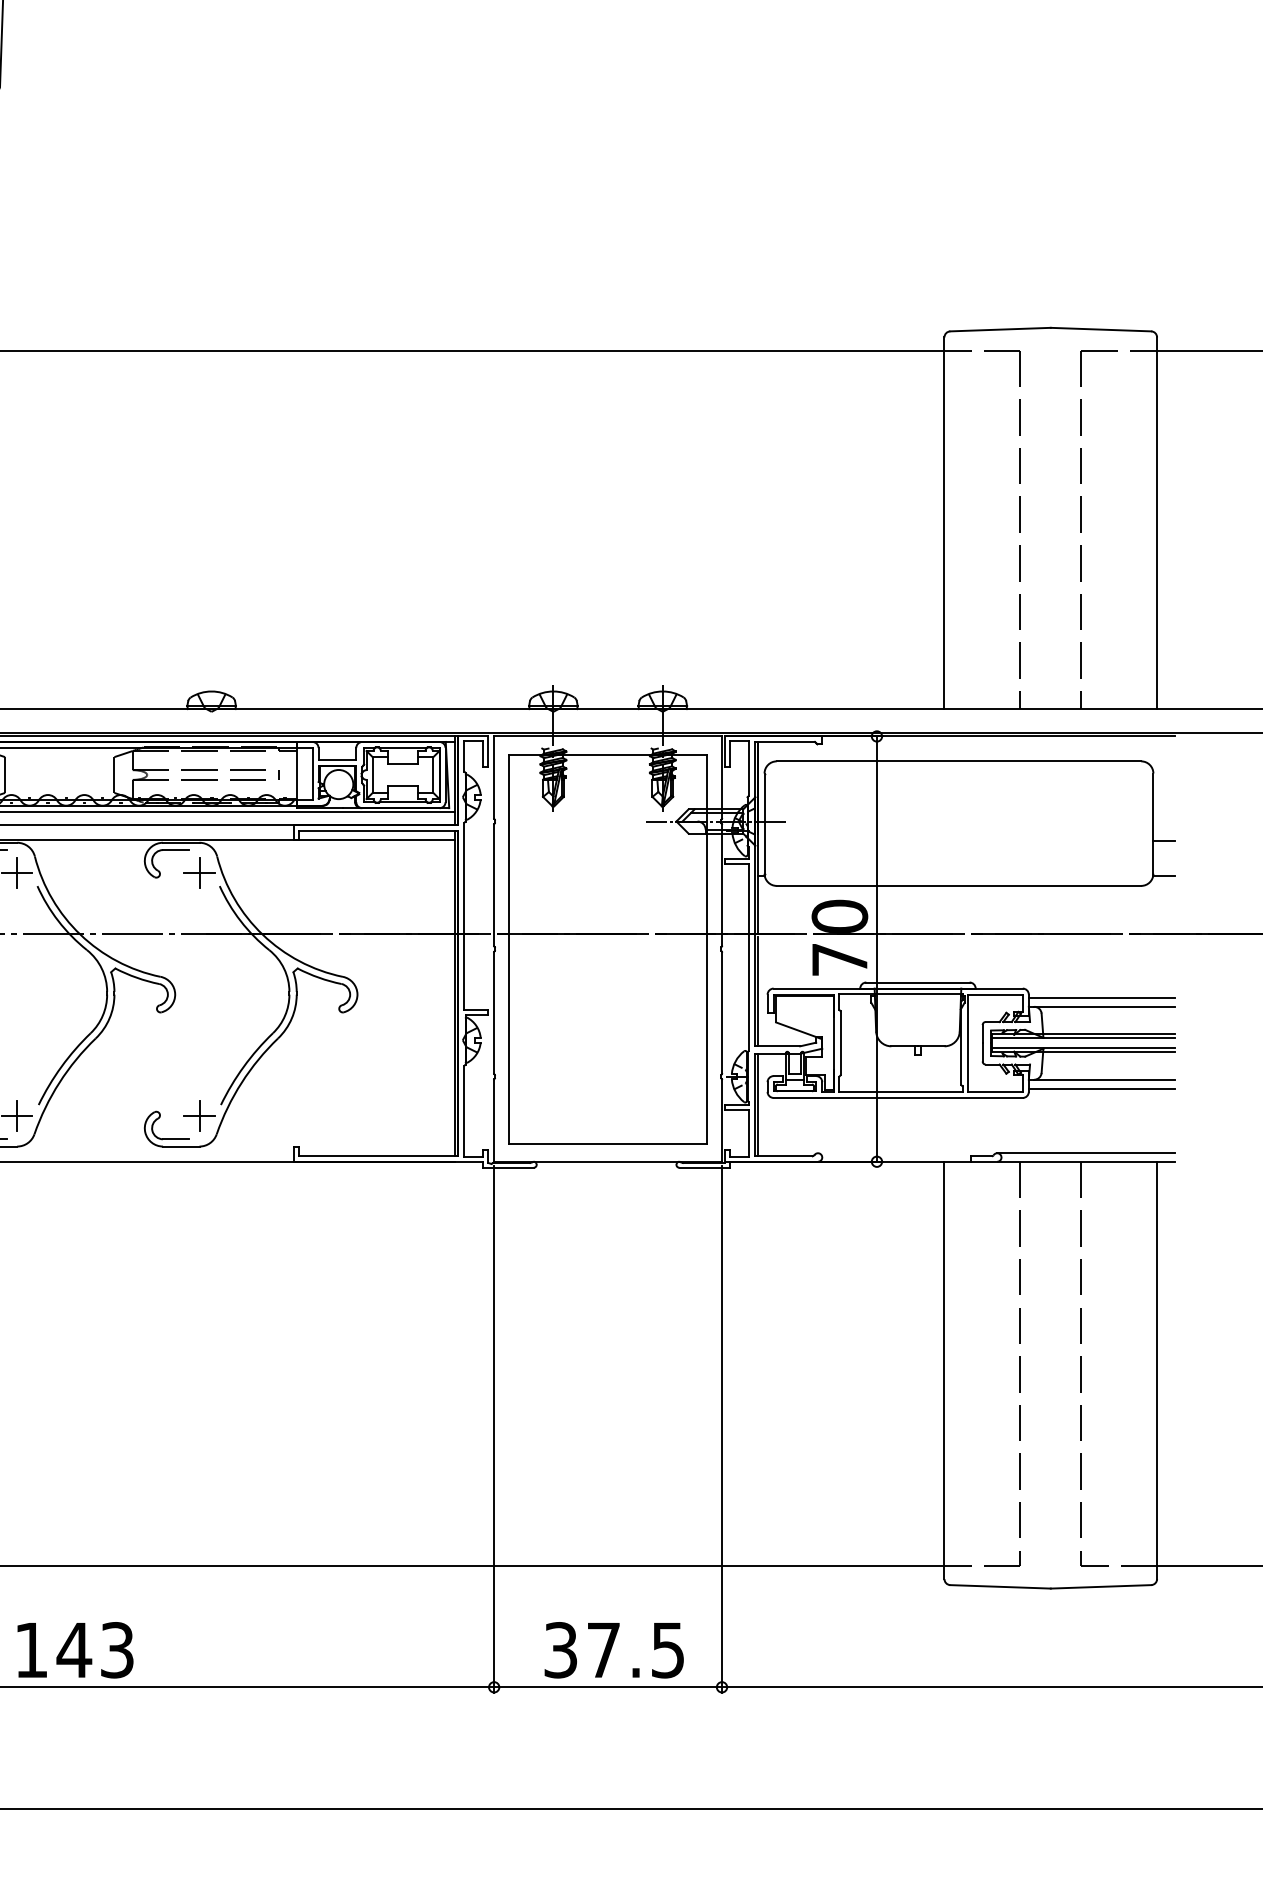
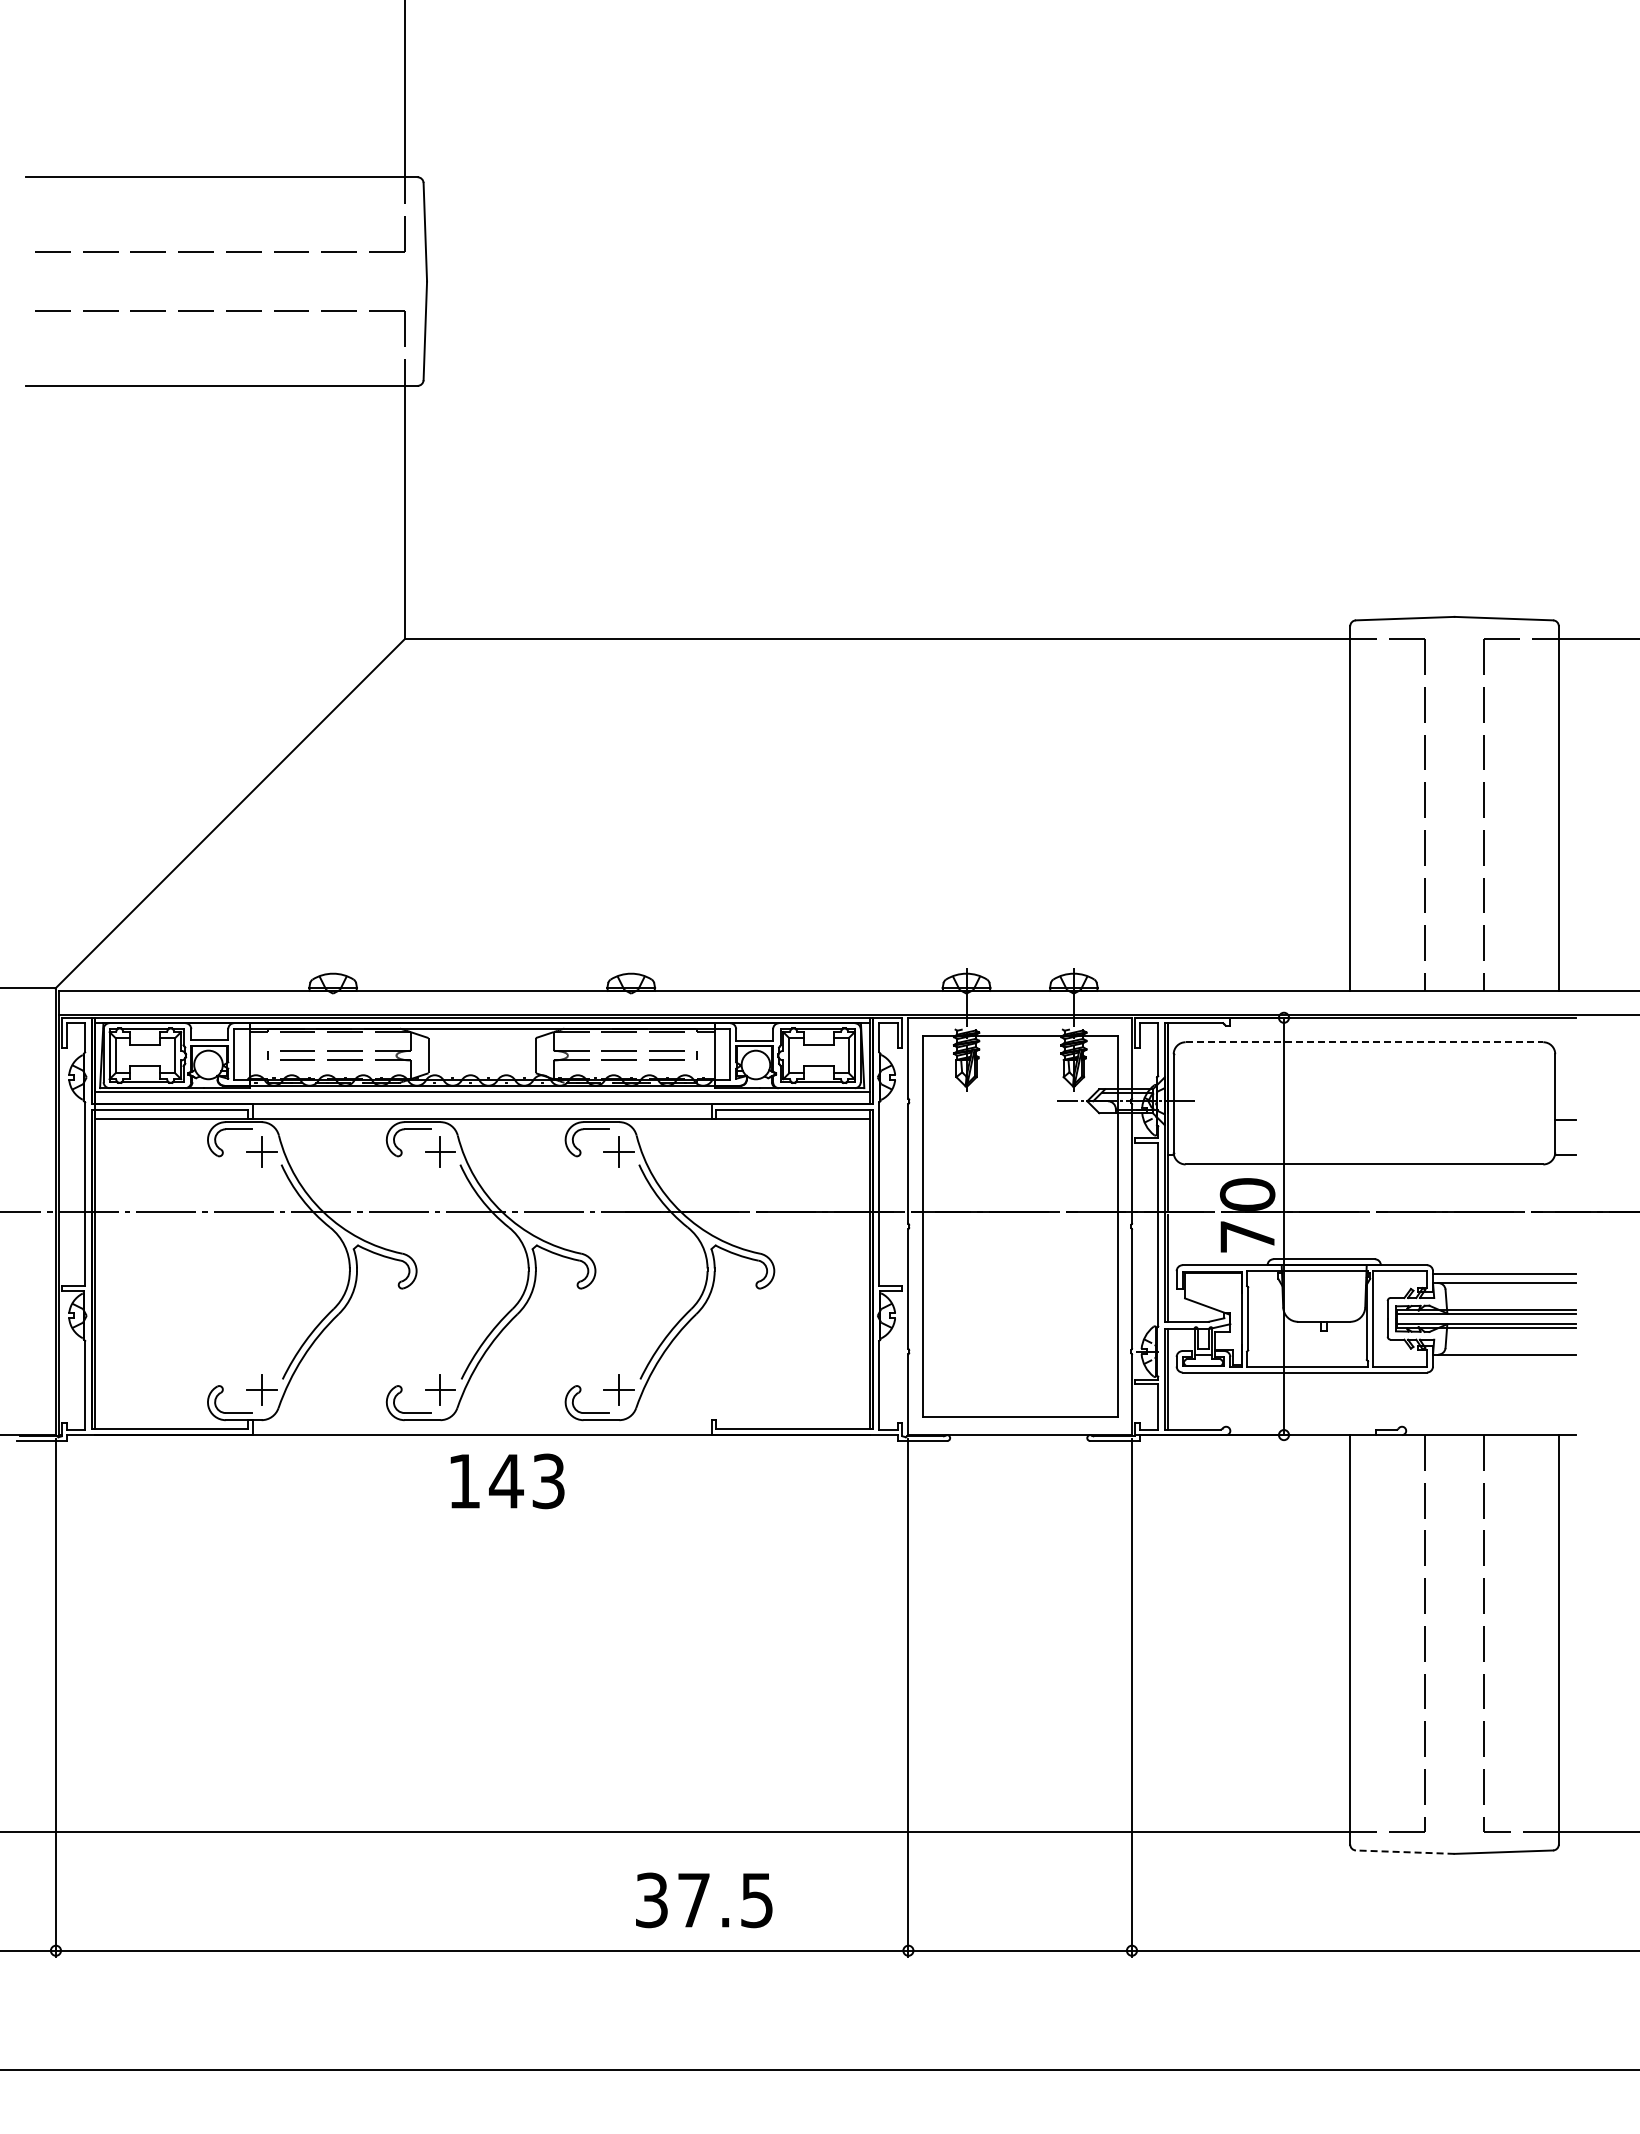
line: (959, 761) -> (1364, 1042), solid -> dashed
line: (1101, 1088) -> (1504, 1363), removed
line: (1086, 1152) -> (1489, 1426), removed
line: (999, 1587) -> (1404, 1852), solid -> dashed
text: (75, 1650) -> (507, 1481), moved
text: (614, 1650) -> (704, 1900), moved

